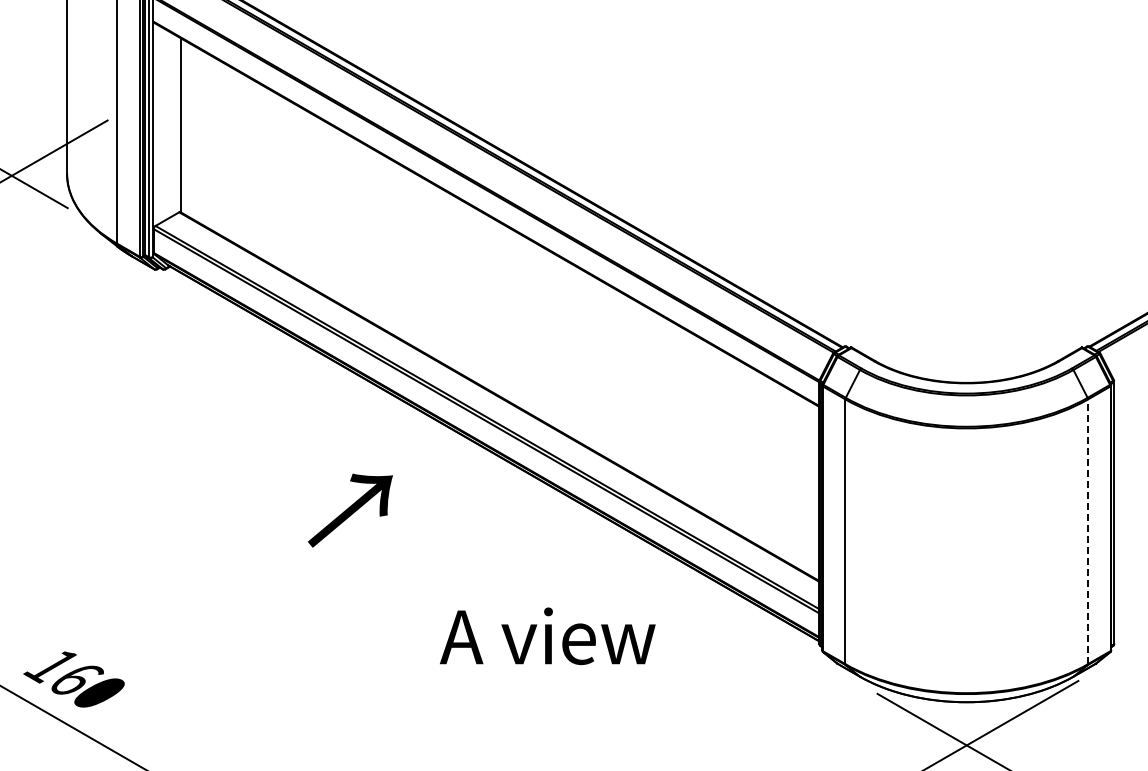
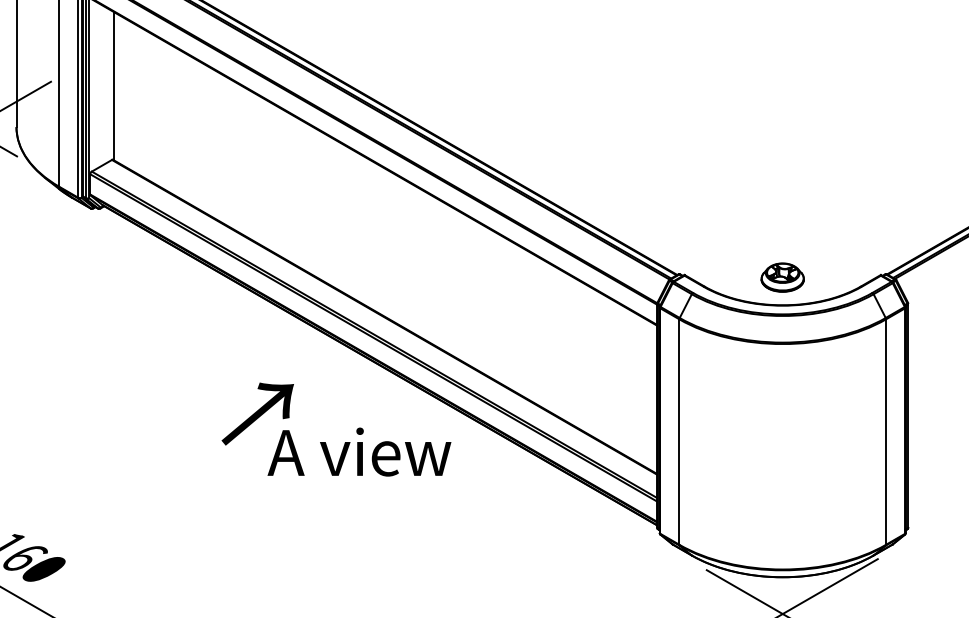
part: (966, 349) -> (782, 276), added
line: (1088, 531) -> (886, 431), dashed -> solid
text: (547, 636) -> (359, 452), moved

